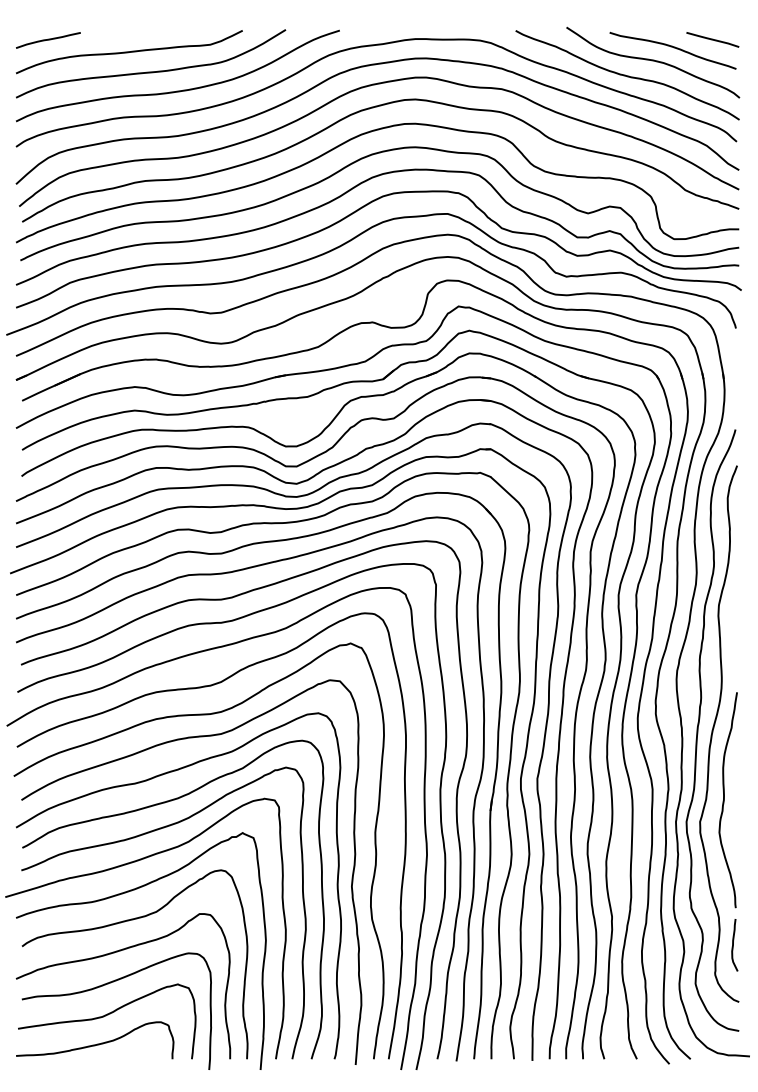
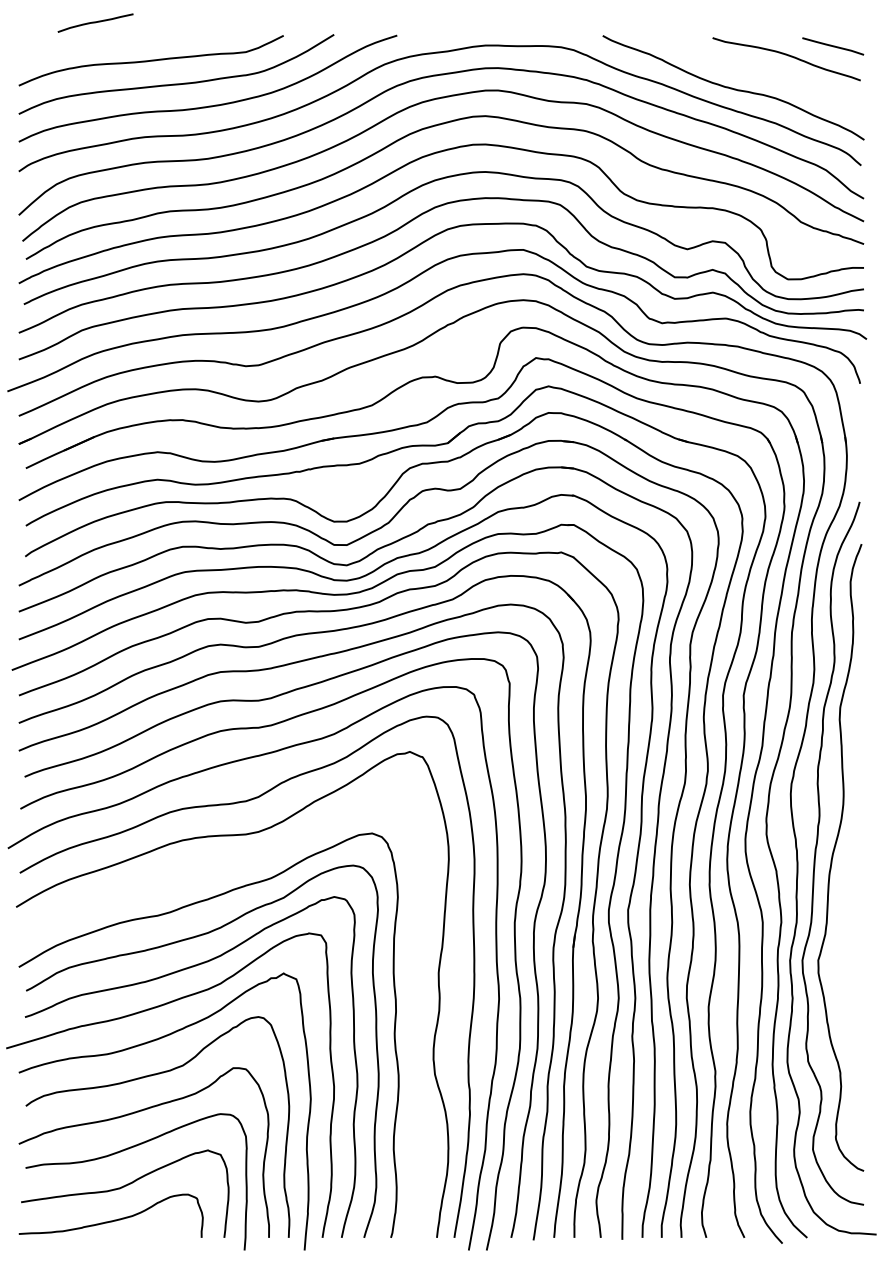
curve: (48, 39) -> (95, 22), moved
curve: (653, 61) -> (763, 71), removed
curve: (143, 751) -> (167, 878), removed
curve: (725, 798) -> (847, 933), removed
curve: (733, 945) -> (857, 1104), removed

